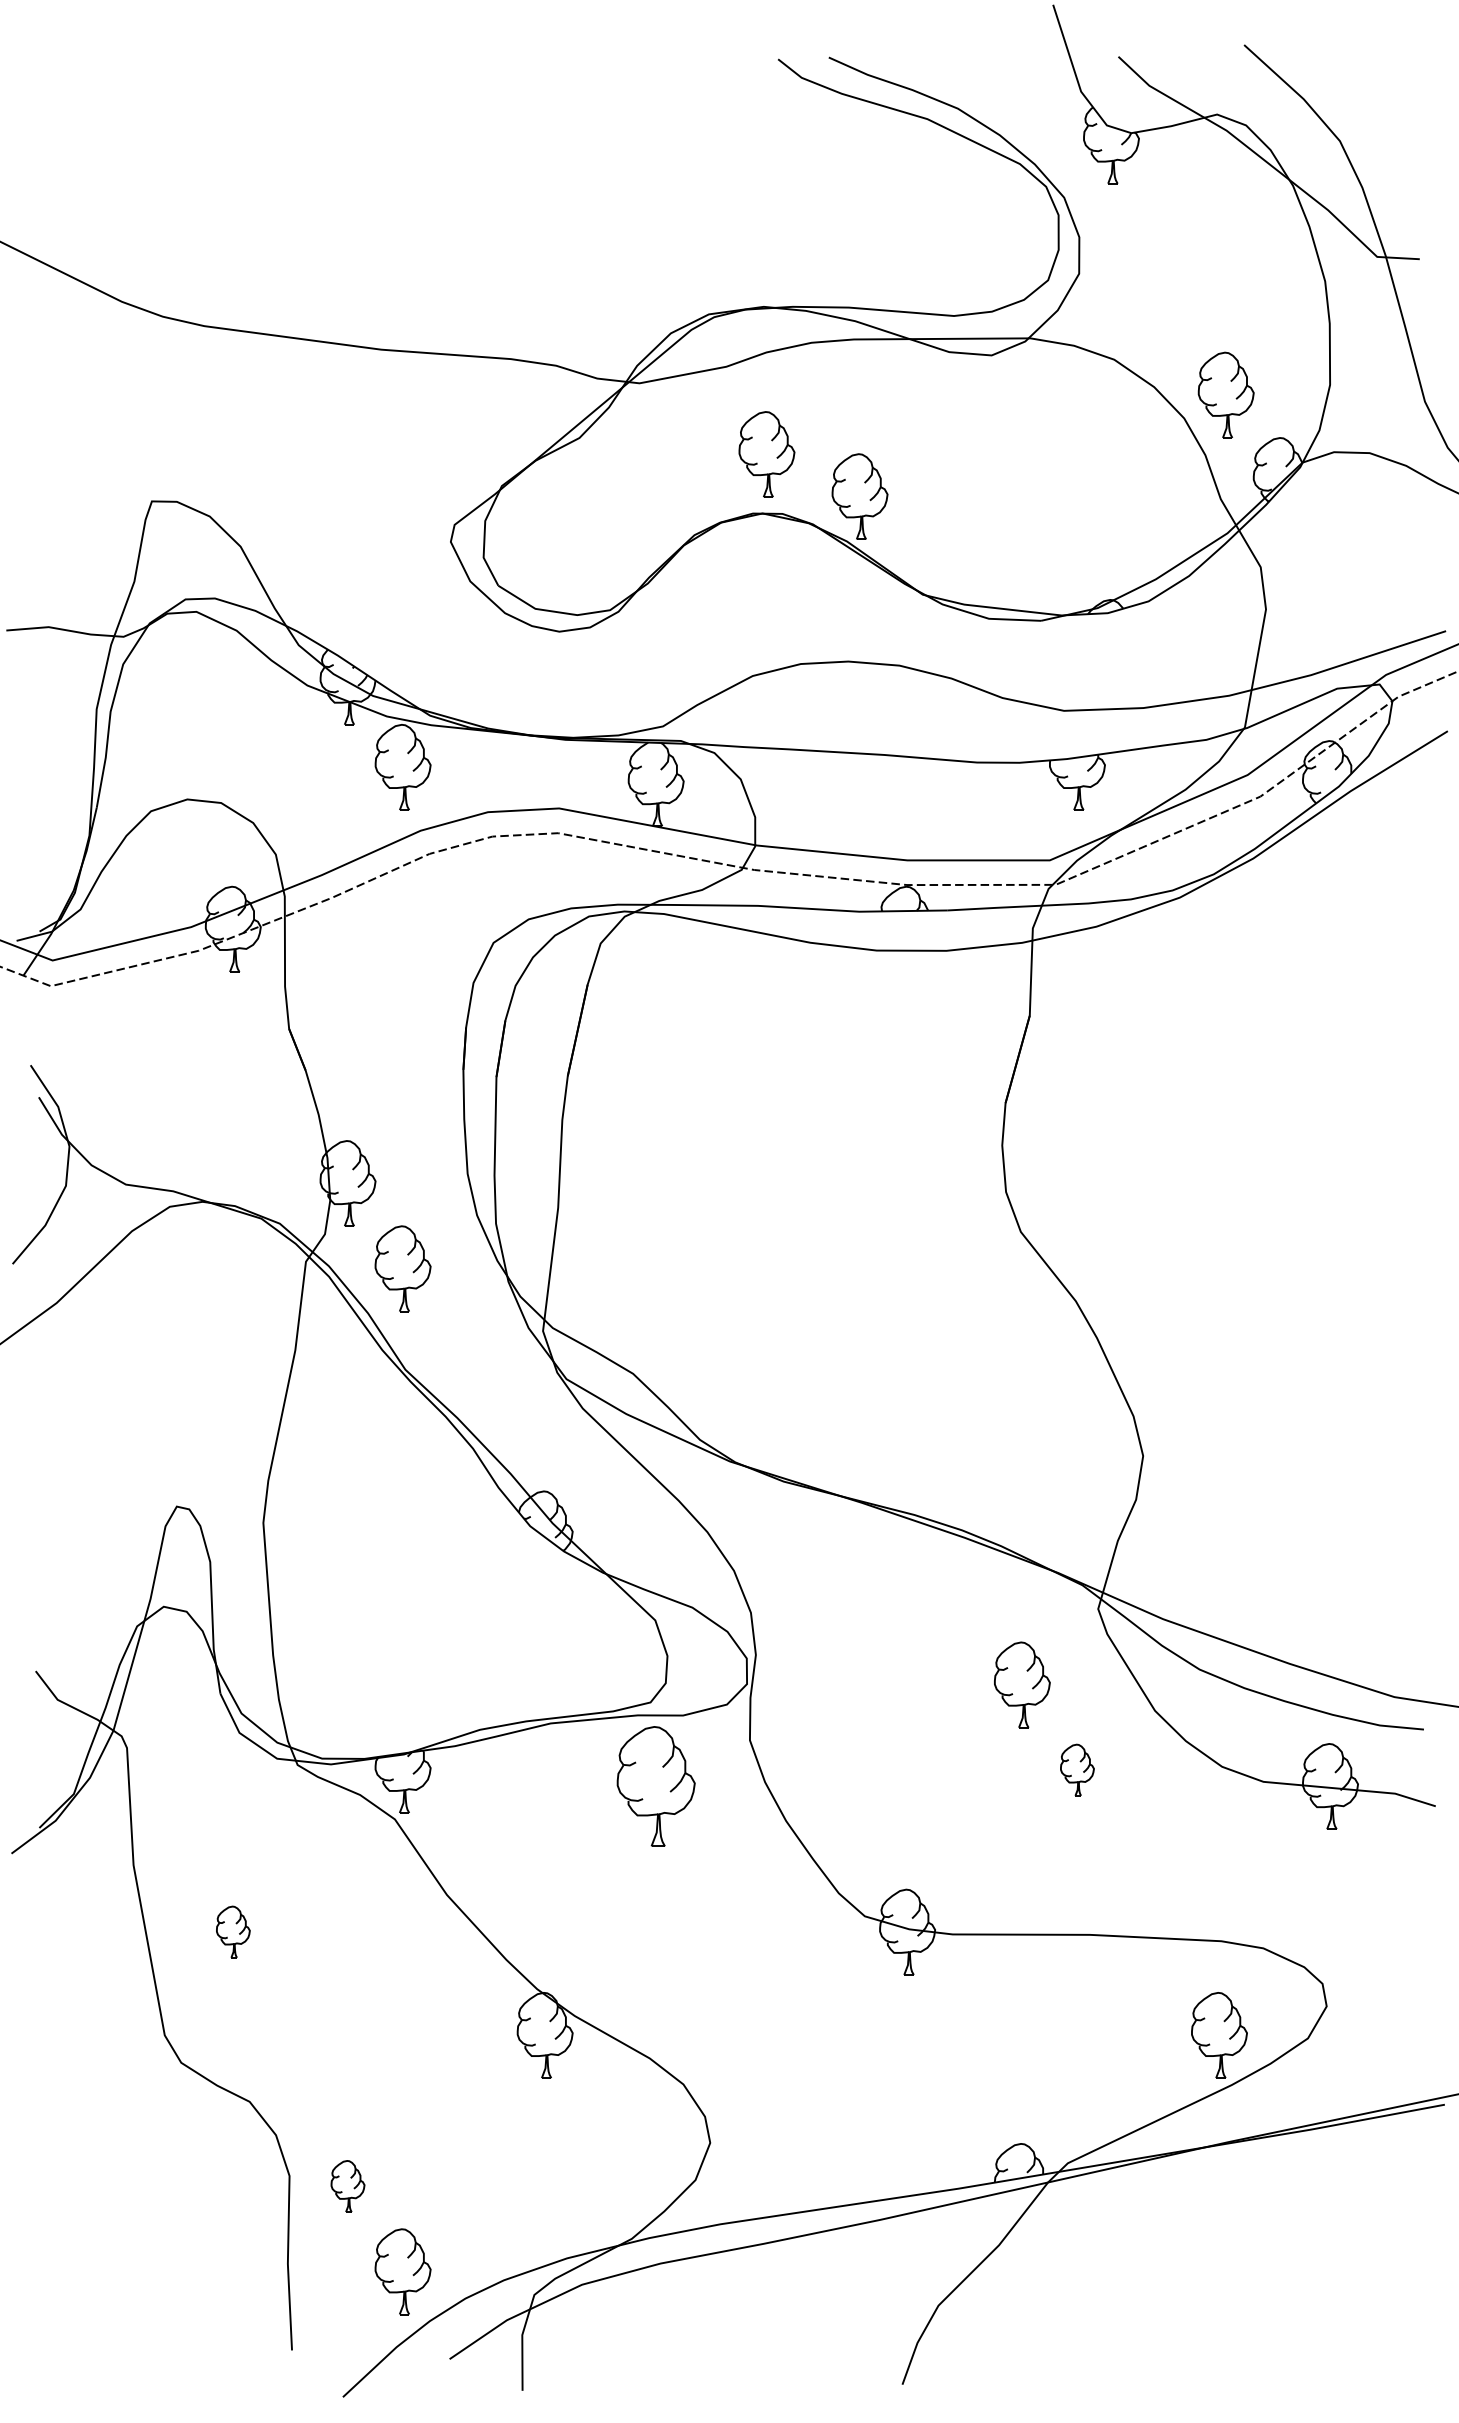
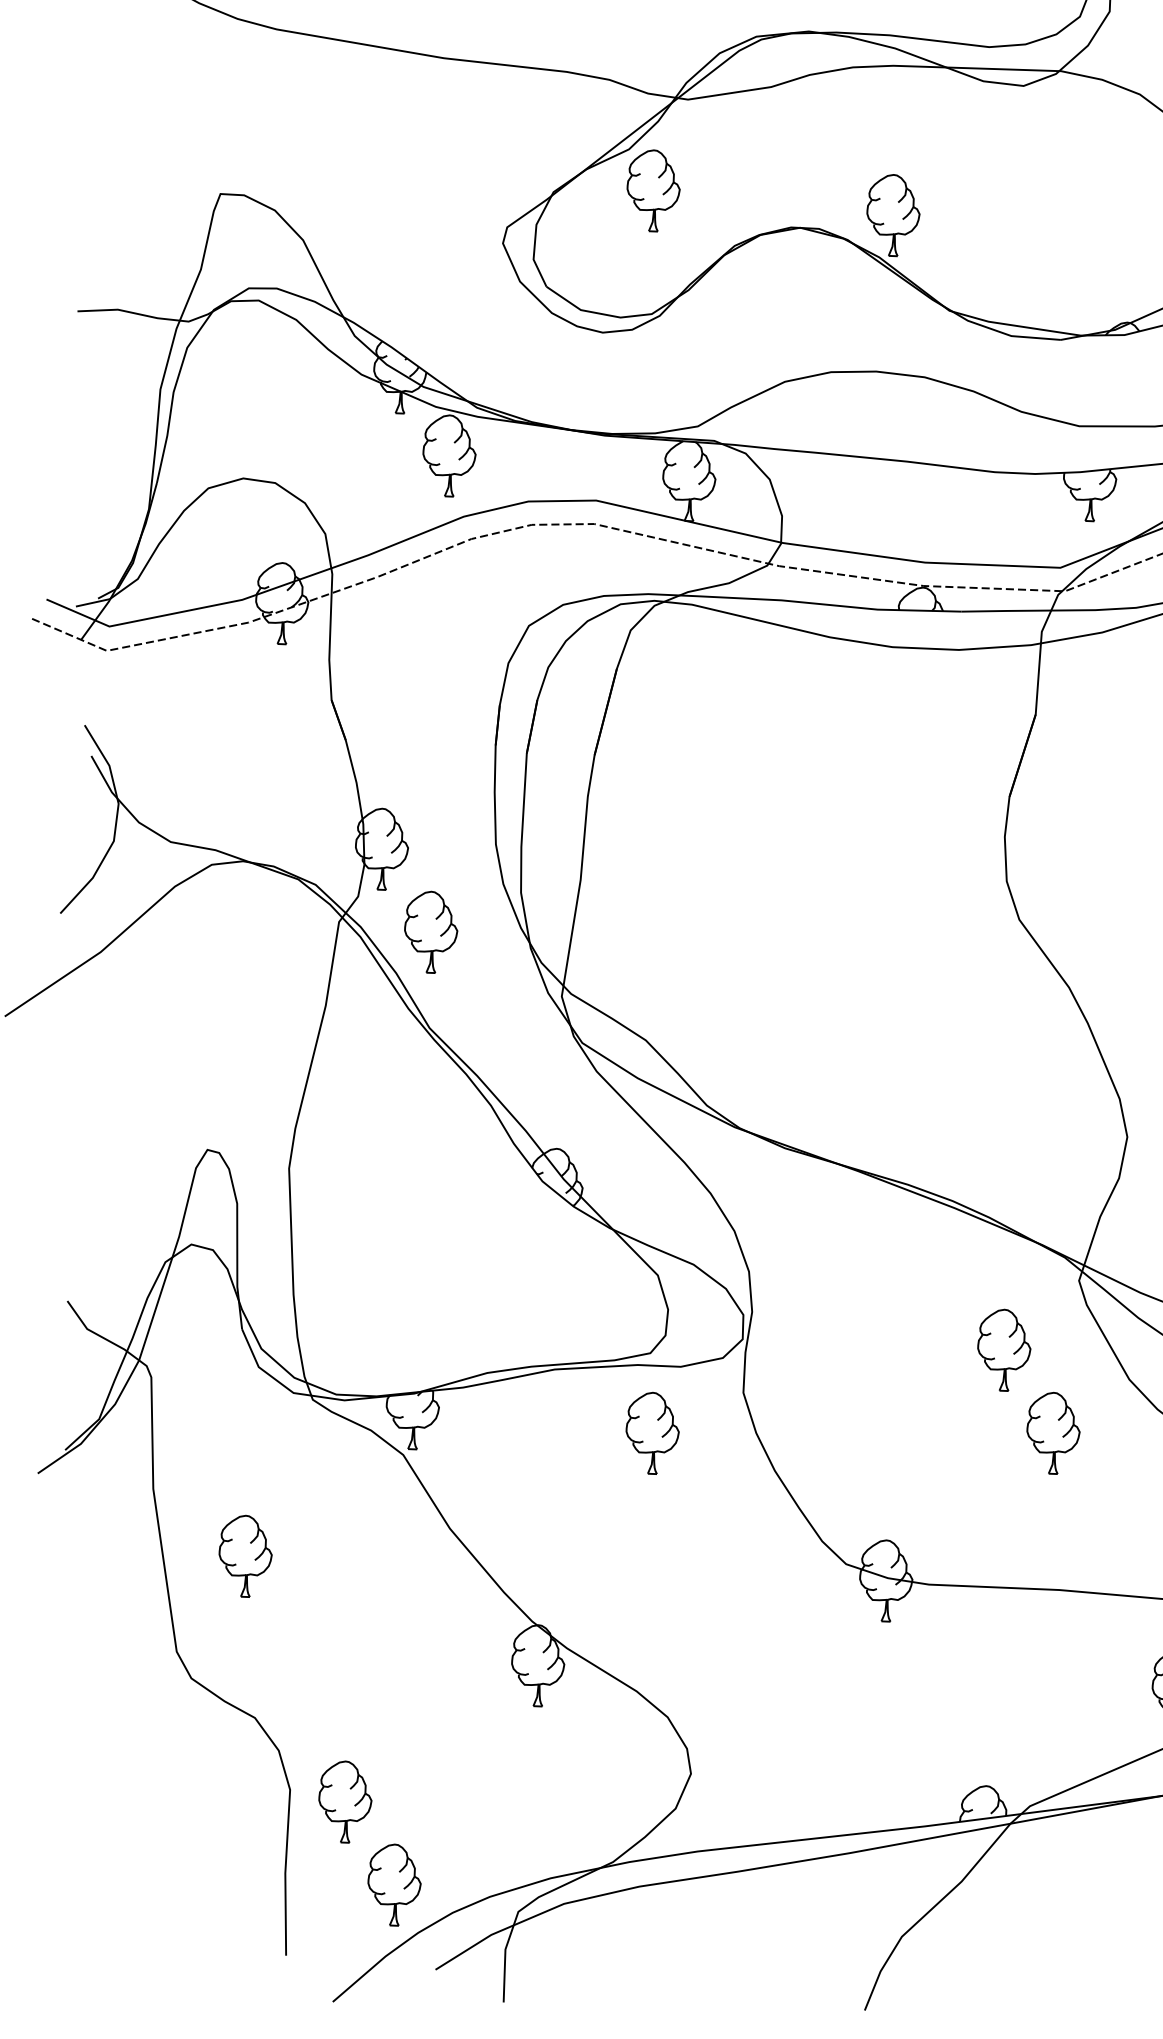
part: (766, 454) -> (653, 190), moved
part: (1077, 1769) -> (1053, 1432), size x1.67
part: (655, 1786) -> (652, 1433), size x0.71
part: (233, 1931) -> (245, 1555), size x1.67
part: (347, 2186) -> (344, 1801), size x1.67

